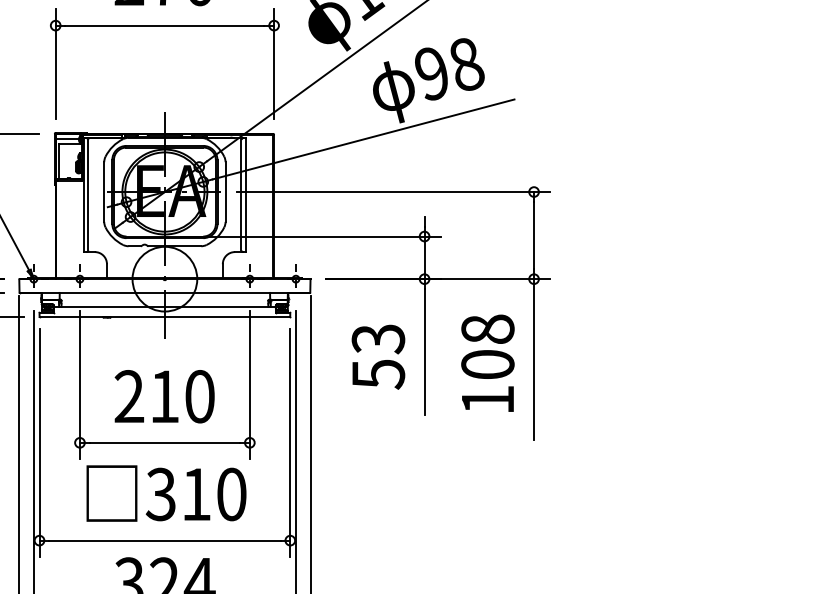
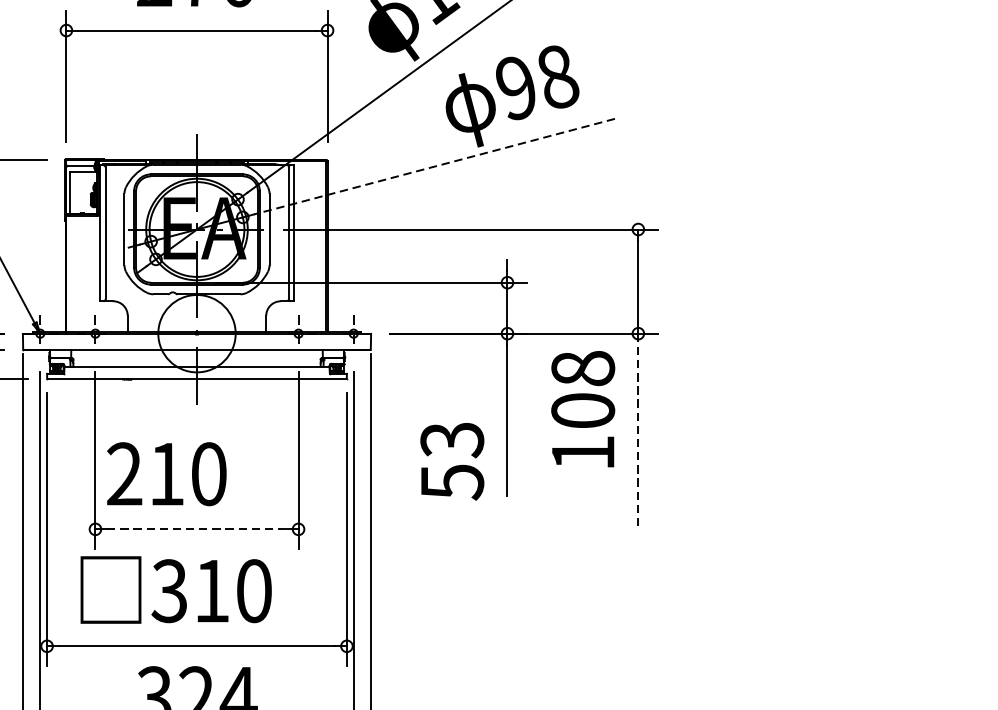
line: (363, 139) -> (434, 166), solid -> dashed
text: (378, 356) -> (452, 460), moved
line: (534, 359) -> (638, 429), solid -> dashed
text: (487, 362) -> (582, 408), moved
text: (164, 396) -> (166, 473), moved
line: (165, 442) -> (197, 528), solid -> dashed
text: (166, 493) -> (176, 589), moved

